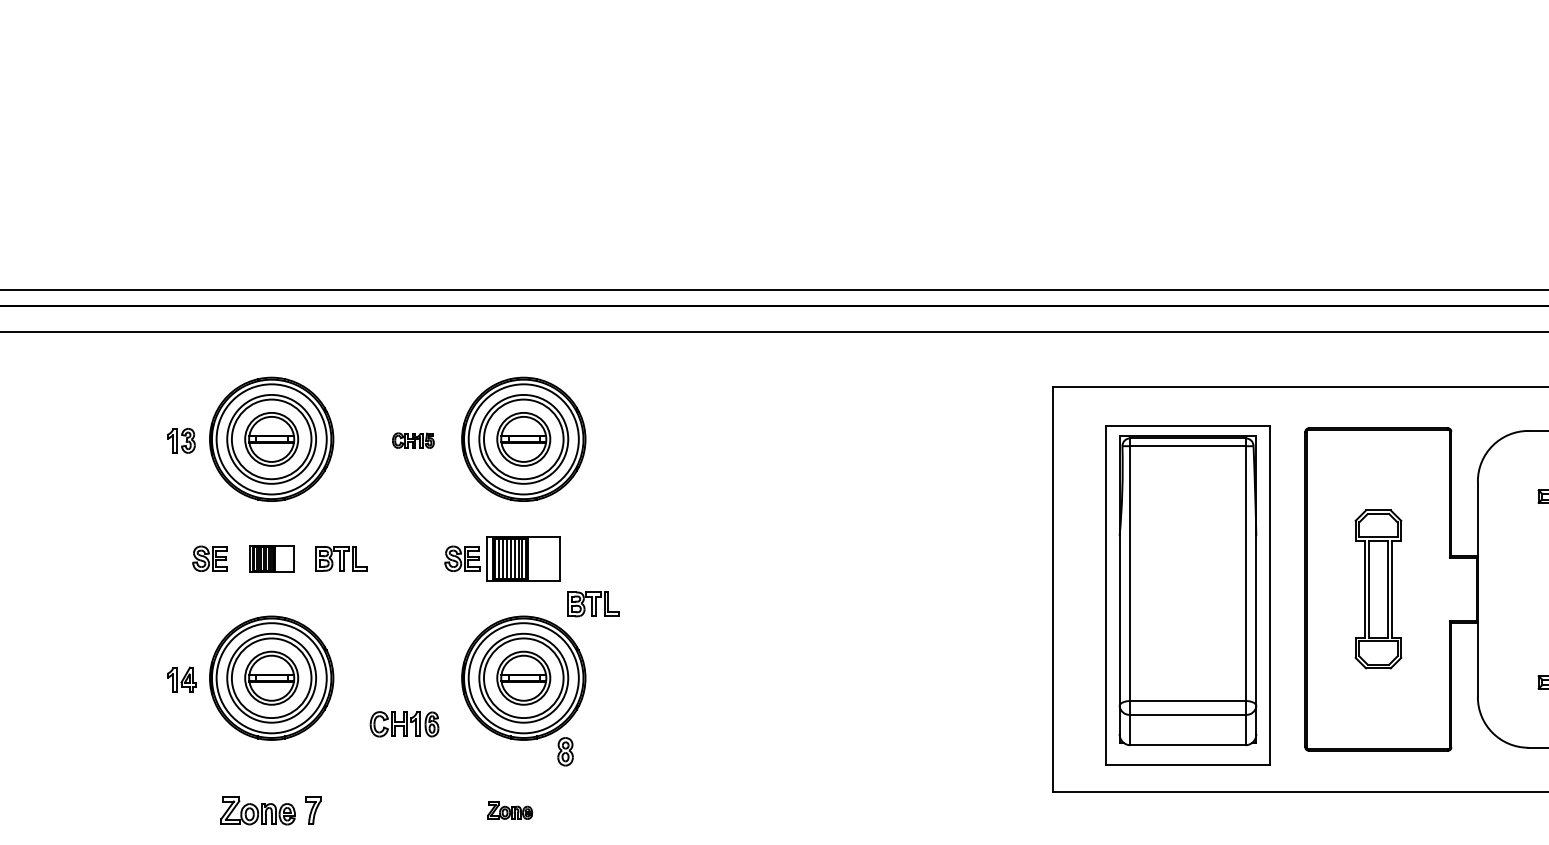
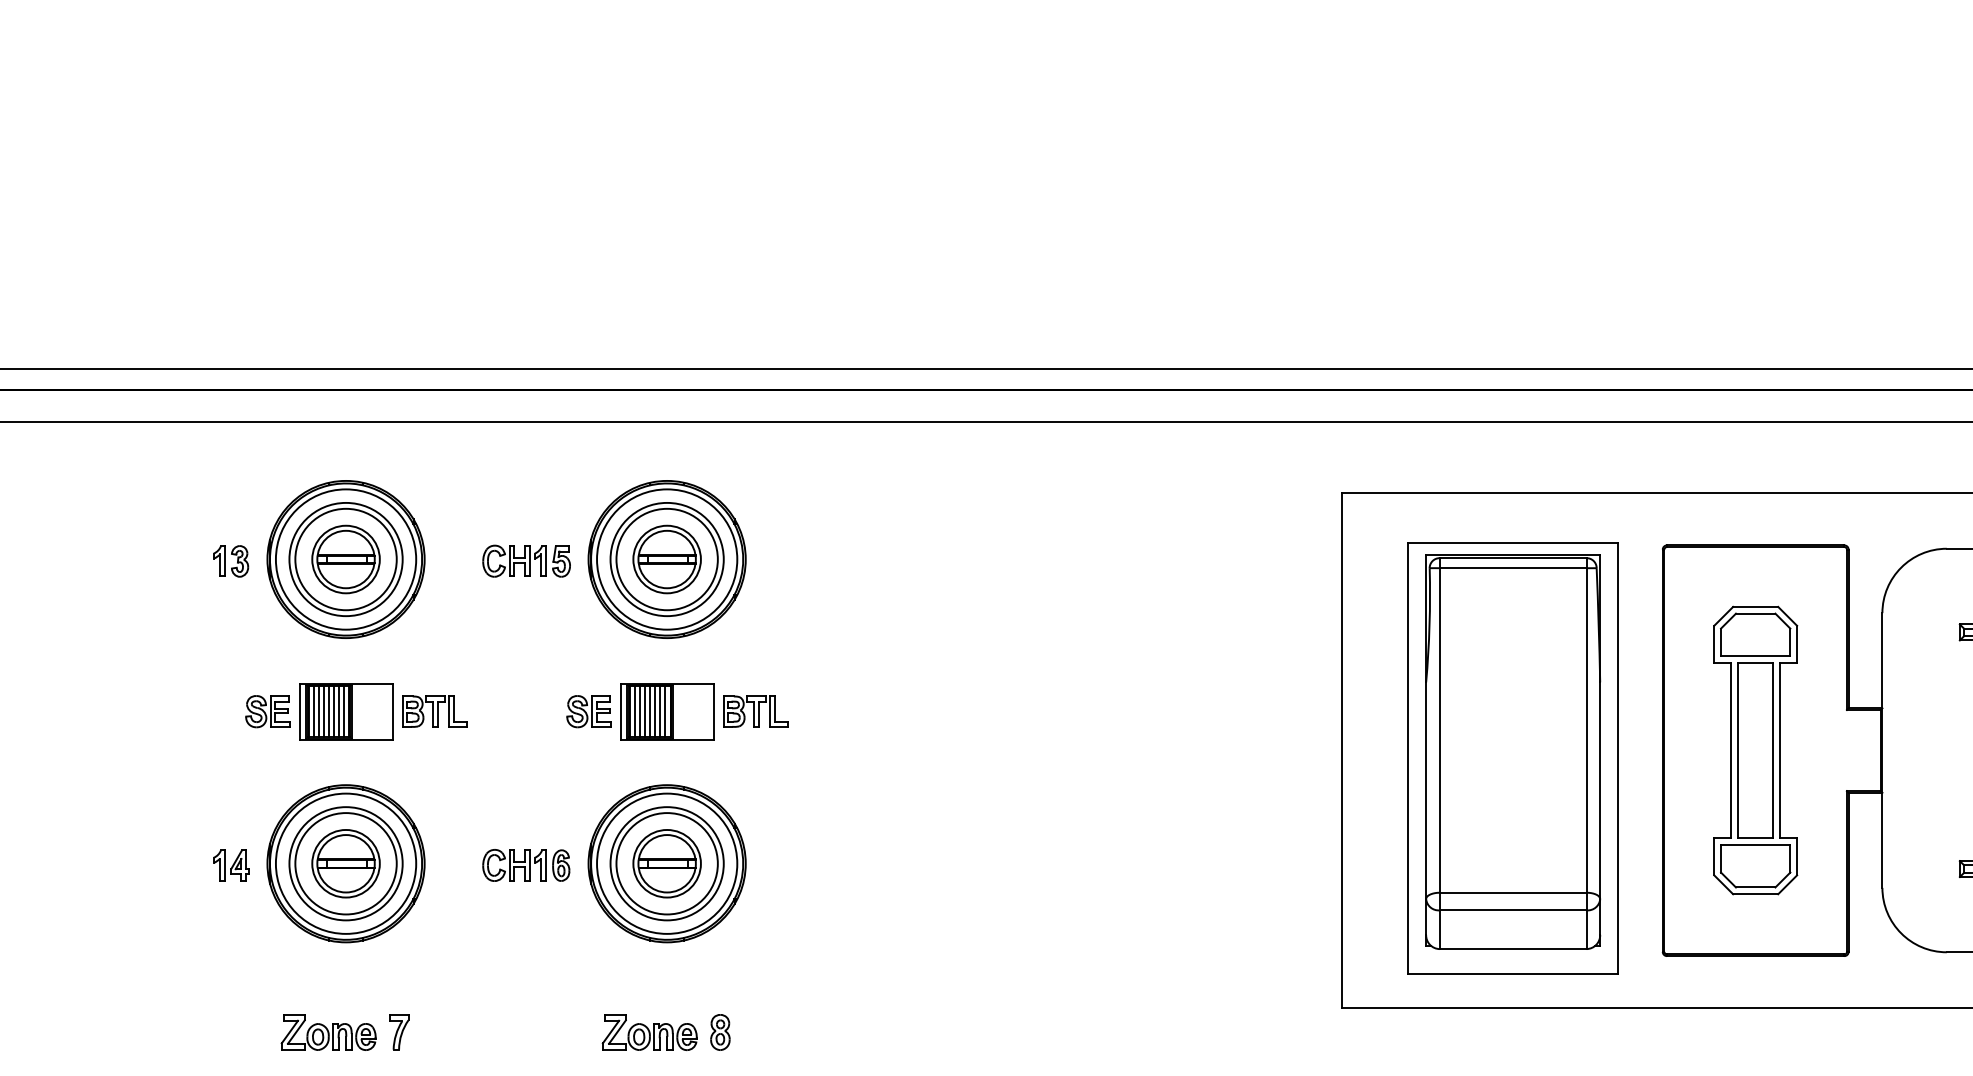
part: (413, 440) -> (526, 560), size x1.67
part: (272, 558) -> (346, 711), size x1.67
part: (1378, 589) -> (1755, 750), size x1.43
part: (593, 604) -> (755, 711), moved
part: (404, 724) -> (526, 865), moved
part: (565, 751) -> (720, 1032), moved
part: (509, 810) -> (649, 1032), size x1.67

